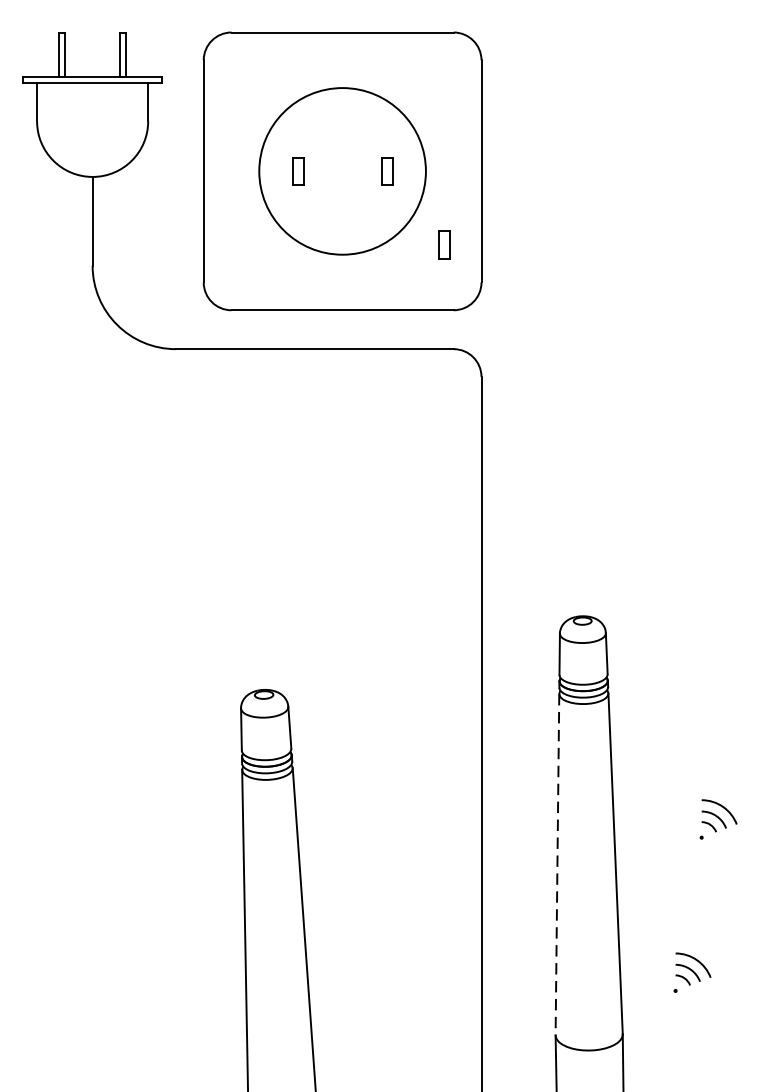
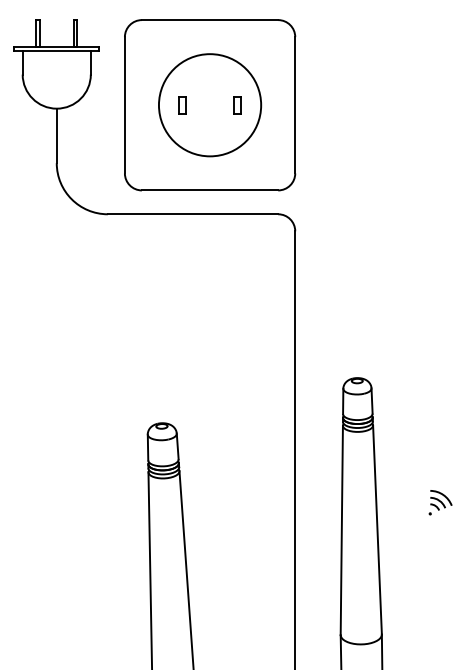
part: (444, 245) -> (272, 150), removed
line: (556, 864) -> (341, 530), dashed -> solid
part: (692, 972) -> (424, 596), removed

